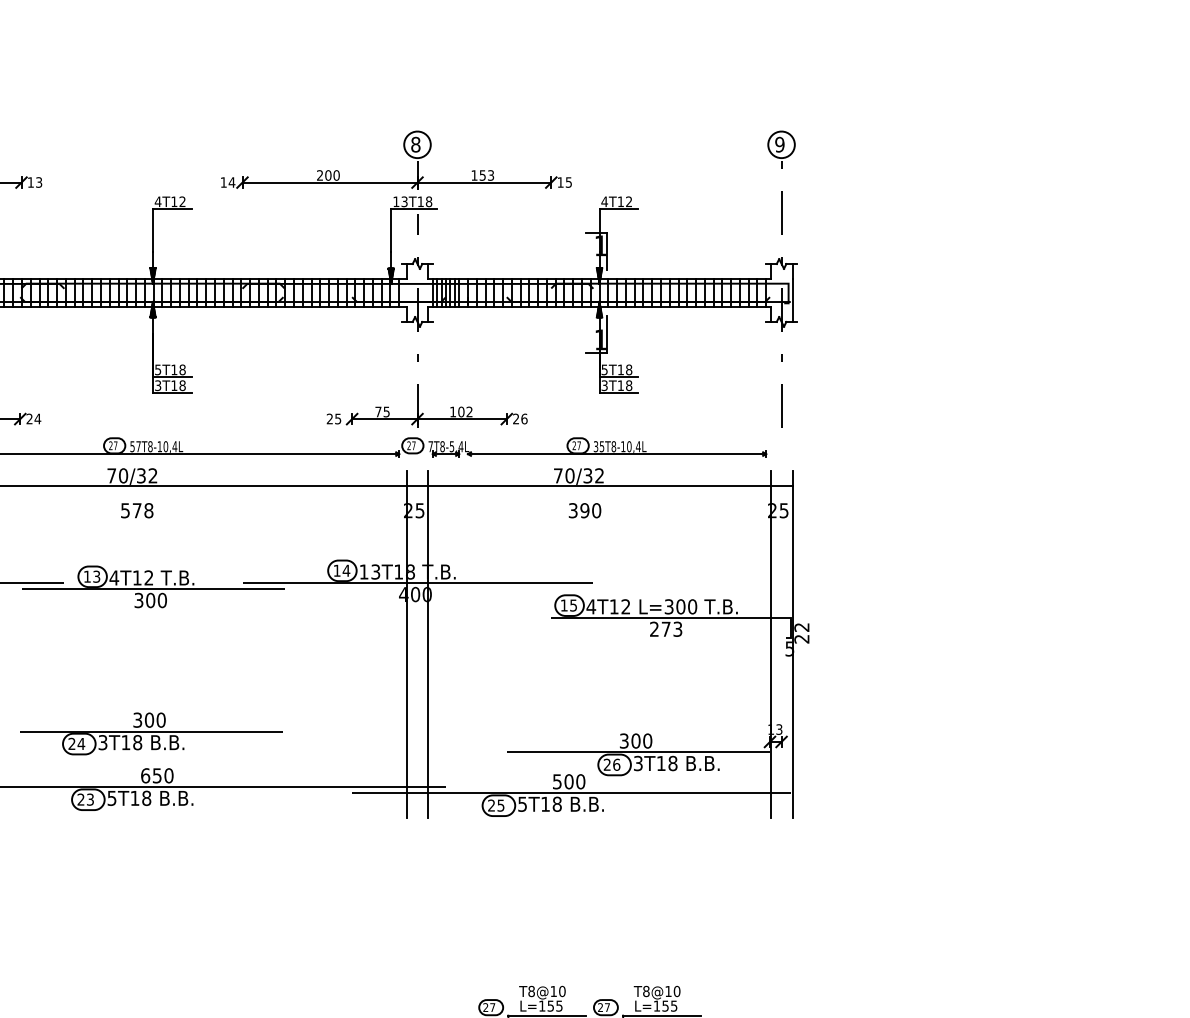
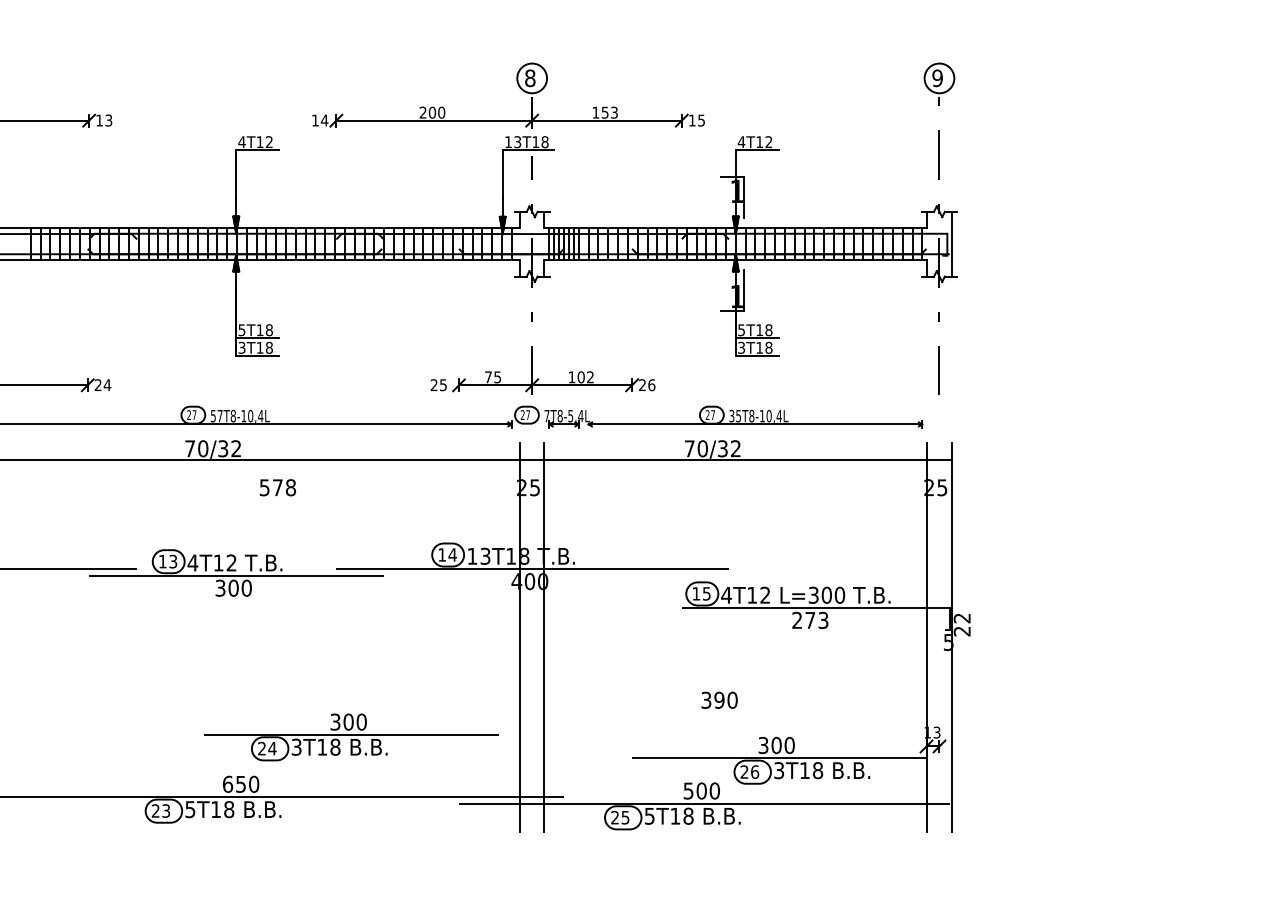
text: (137, 510) -> (278, 487), moved
text: (584, 510) -> (718, 700), moved
part: (151, 733) -> (350, 737), moved

